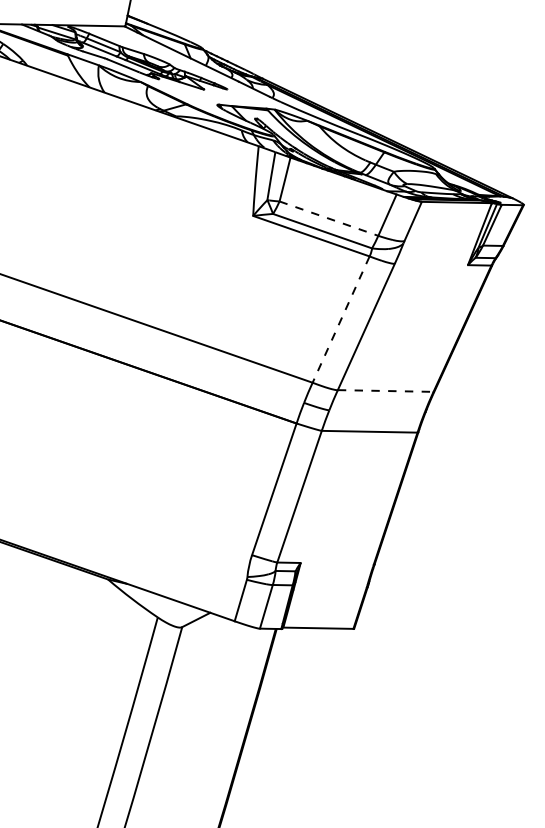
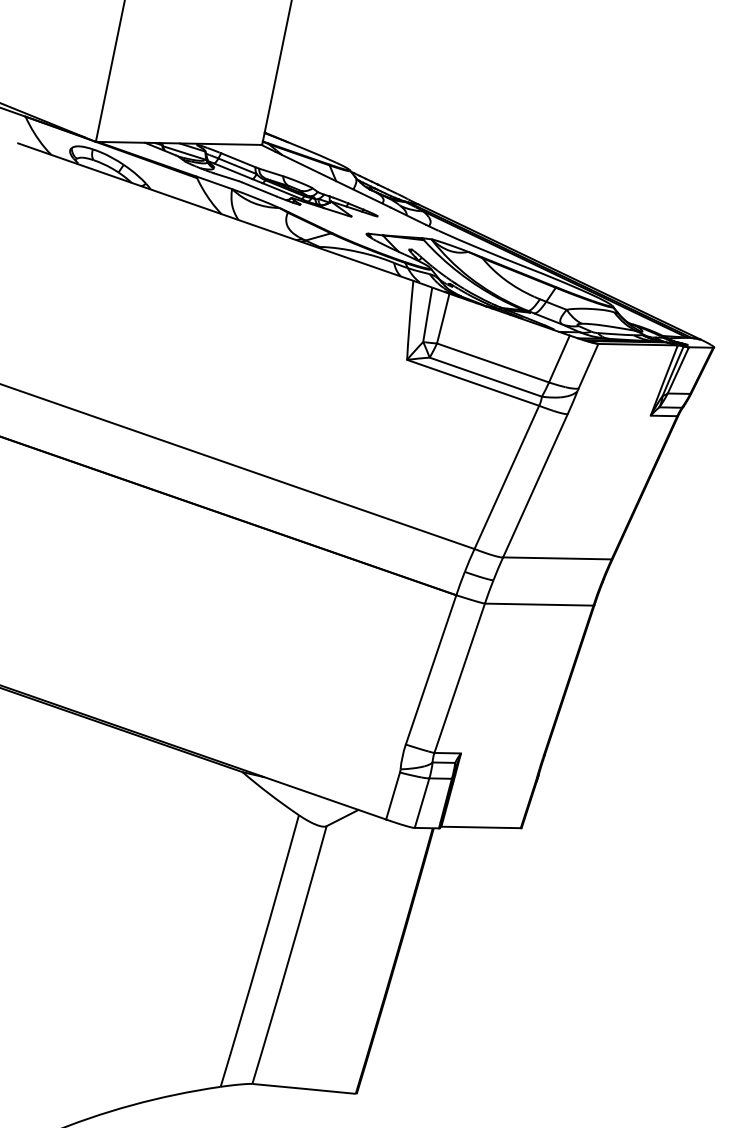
line: (329, 219) -> (493, 363), dashed -> solid
line: (340, 319) -> (506, 477), dashed -> solid
line: (385, 391) -> (557, 558), dashed -> solid

